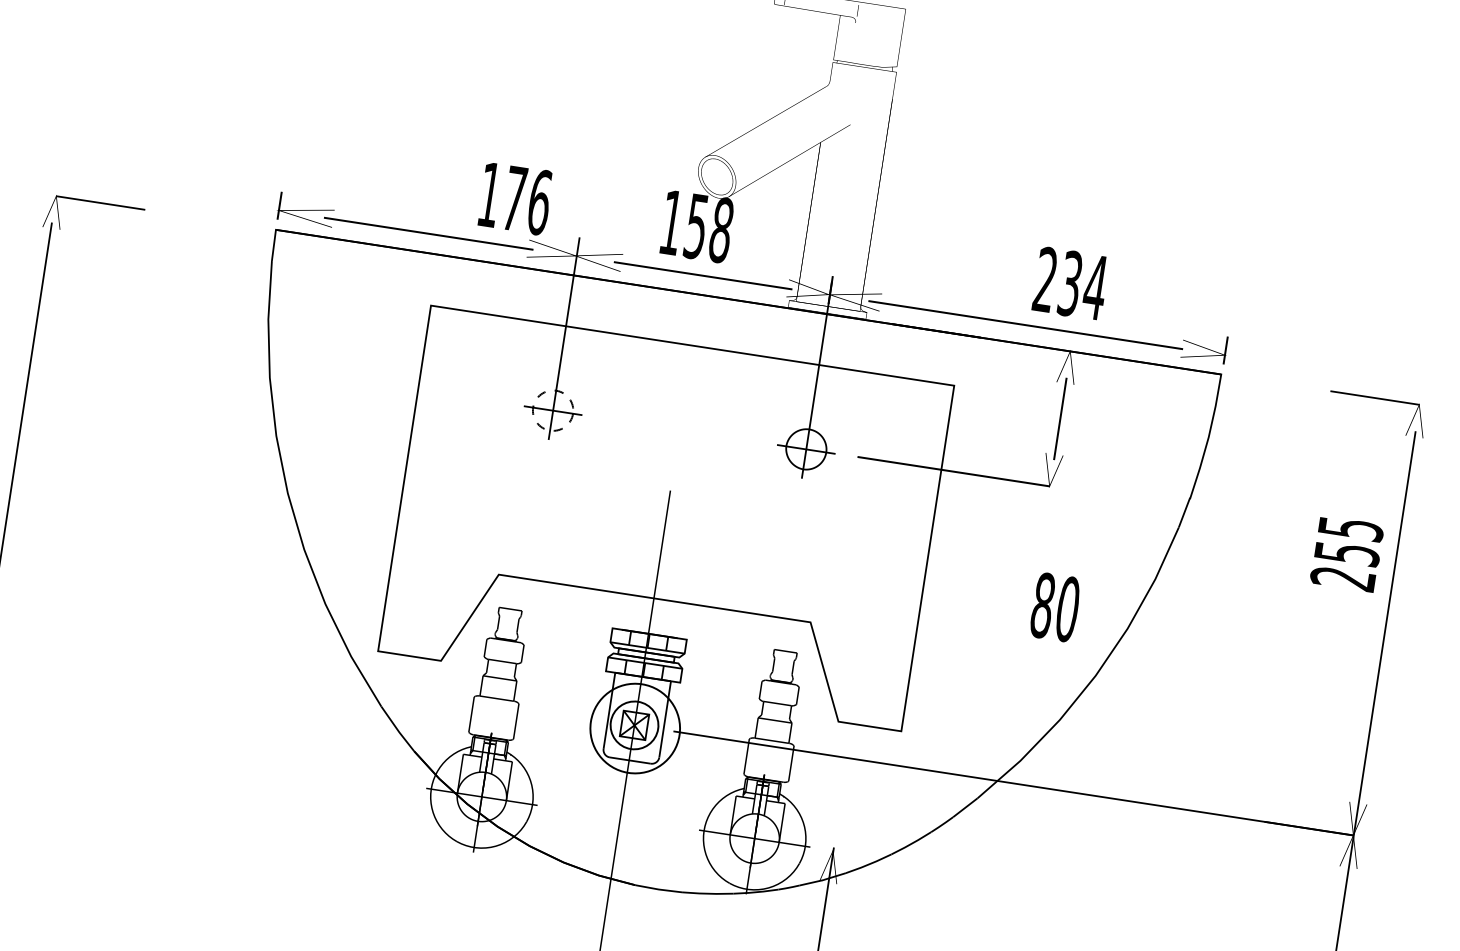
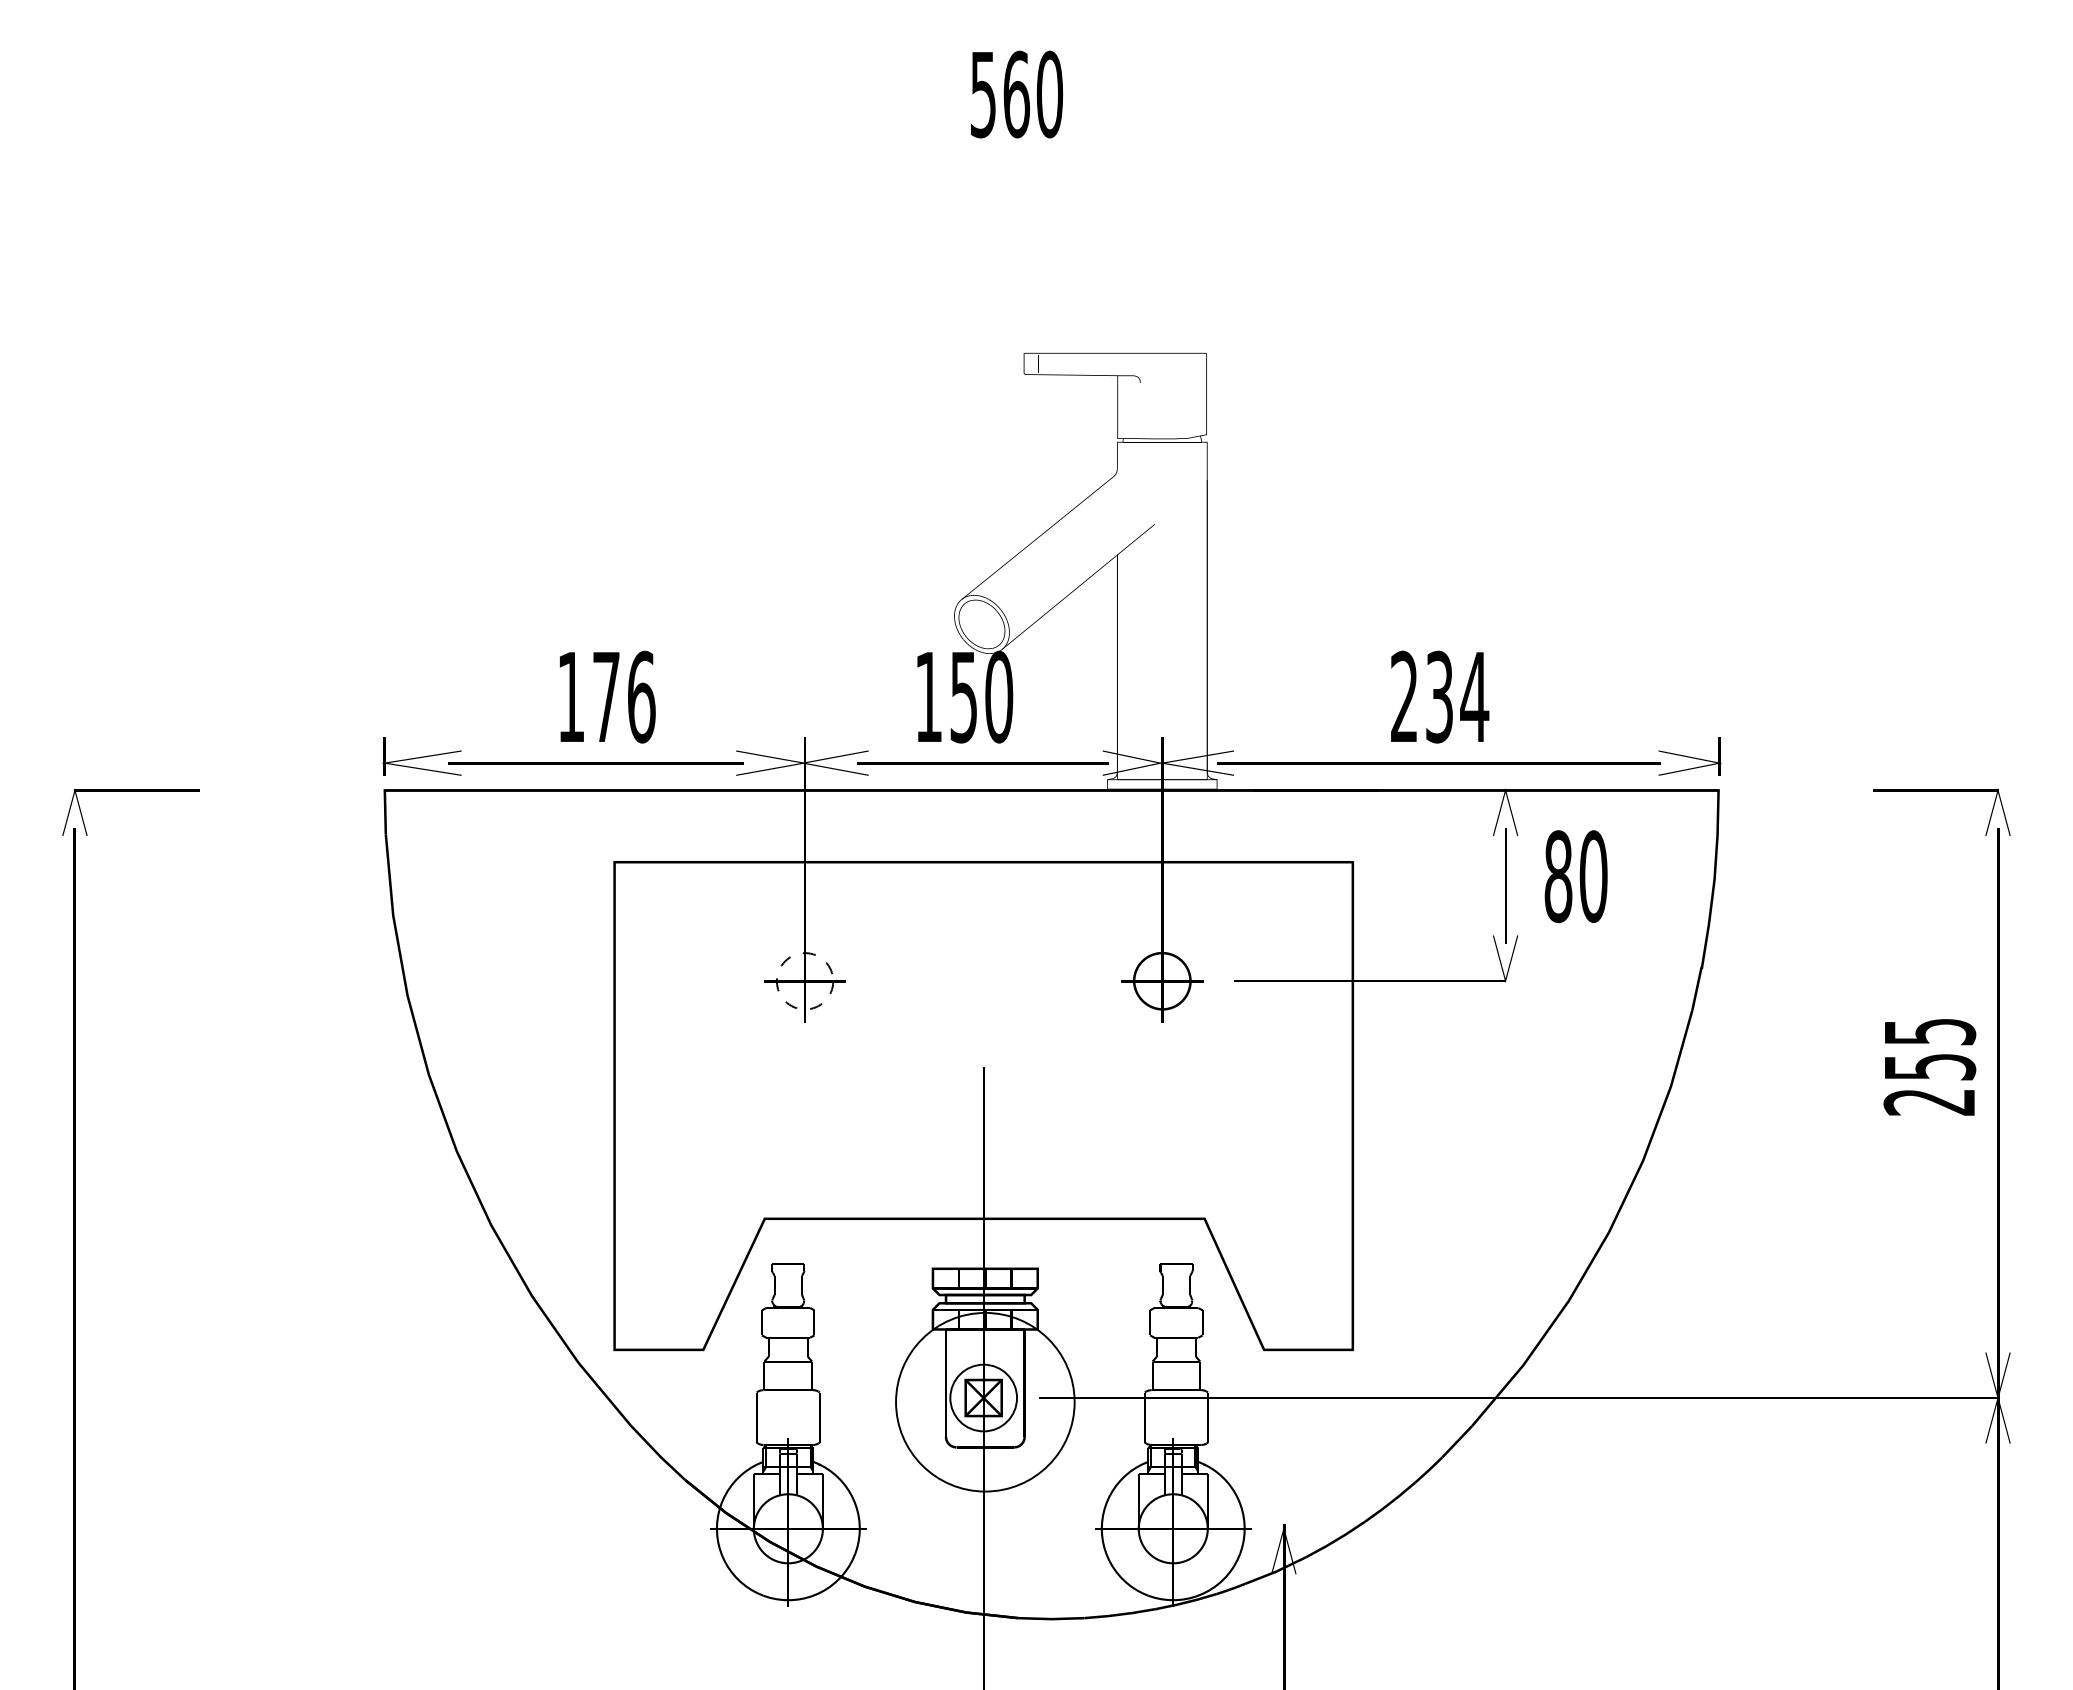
text: (515, 198) -> (607, 696), moved
text: (721, 230) -> (999, 697), 158 -> 150
text: (1071, 283) -> (1440, 696), moved
text: (1346, 554) -> (1929, 1067), moved
text: (1055, 607) -> (1575, 876), moved
circle: (635, 728) -> (985, 1401), size x1.43

